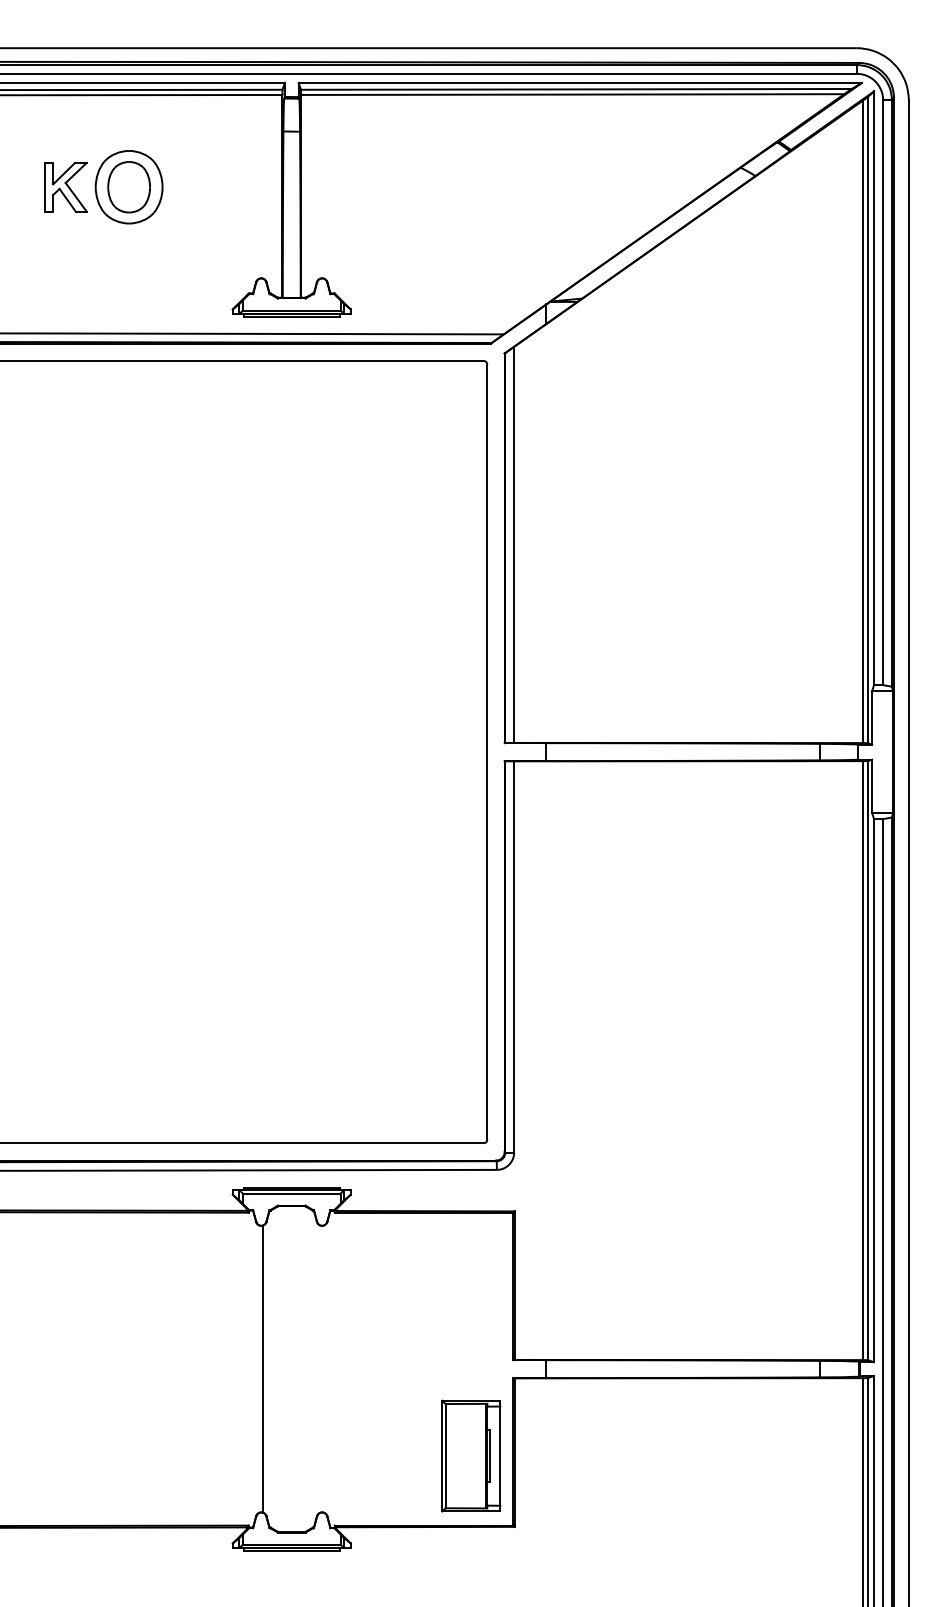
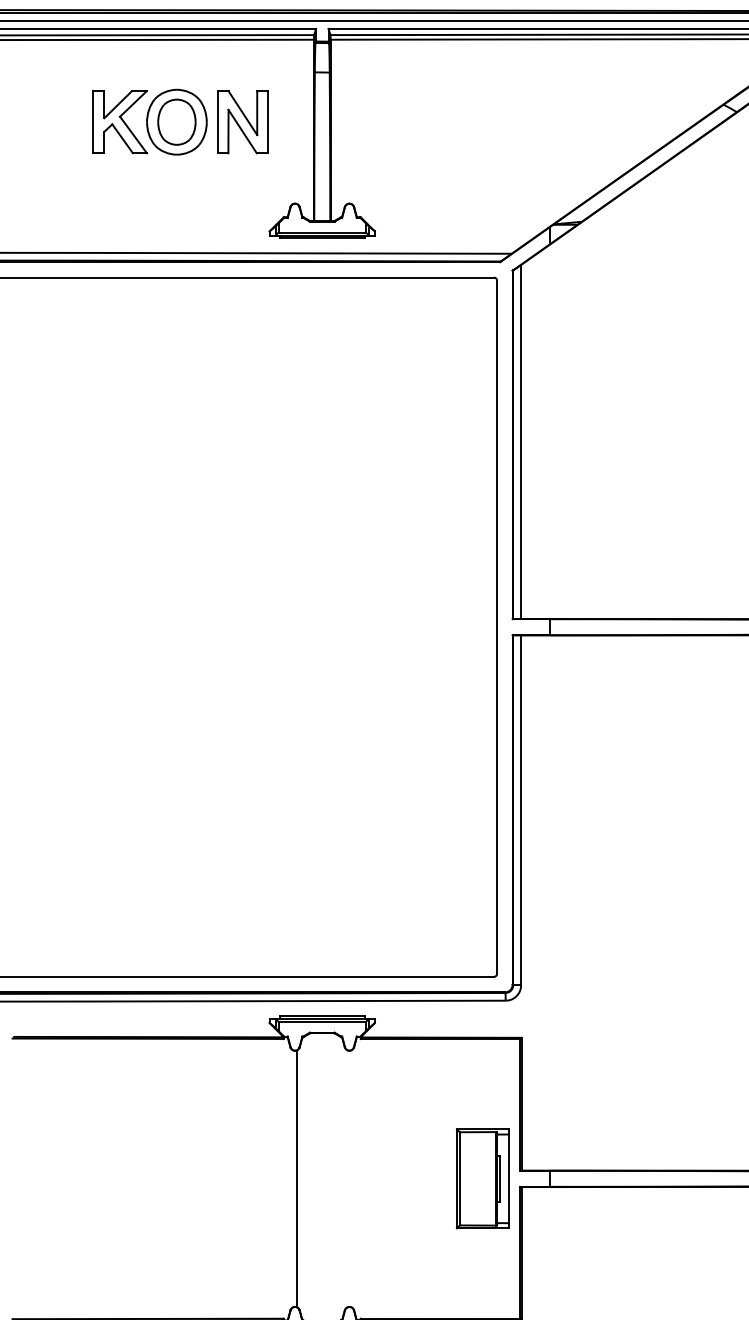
part: (65, 187) -> (120, 122), size x1.43
part: (202, 187) -> (242, 122), added
part: (471, 1455) -> (482, 1178), moved

